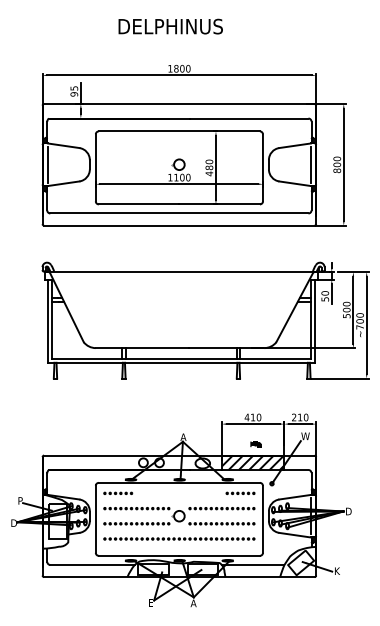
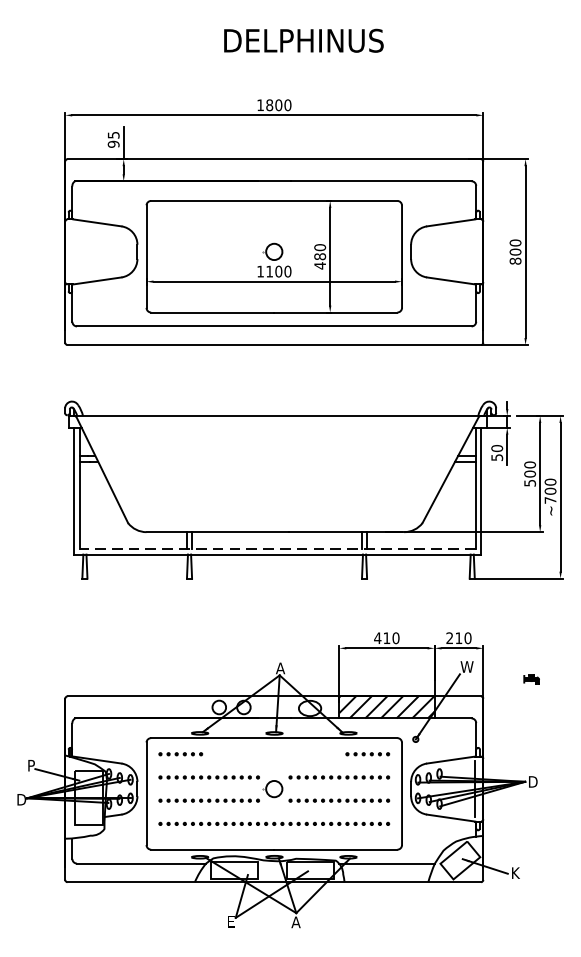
text: (170, 26) -> (303, 40), moved
line: (47, 164) -> (72, 251), removed
line: (310, 164) -> (474, 251), removed
line: (181, 358) -> (277, 548), solid -> dashed
part: (255, 444) -> (531, 679), moved

